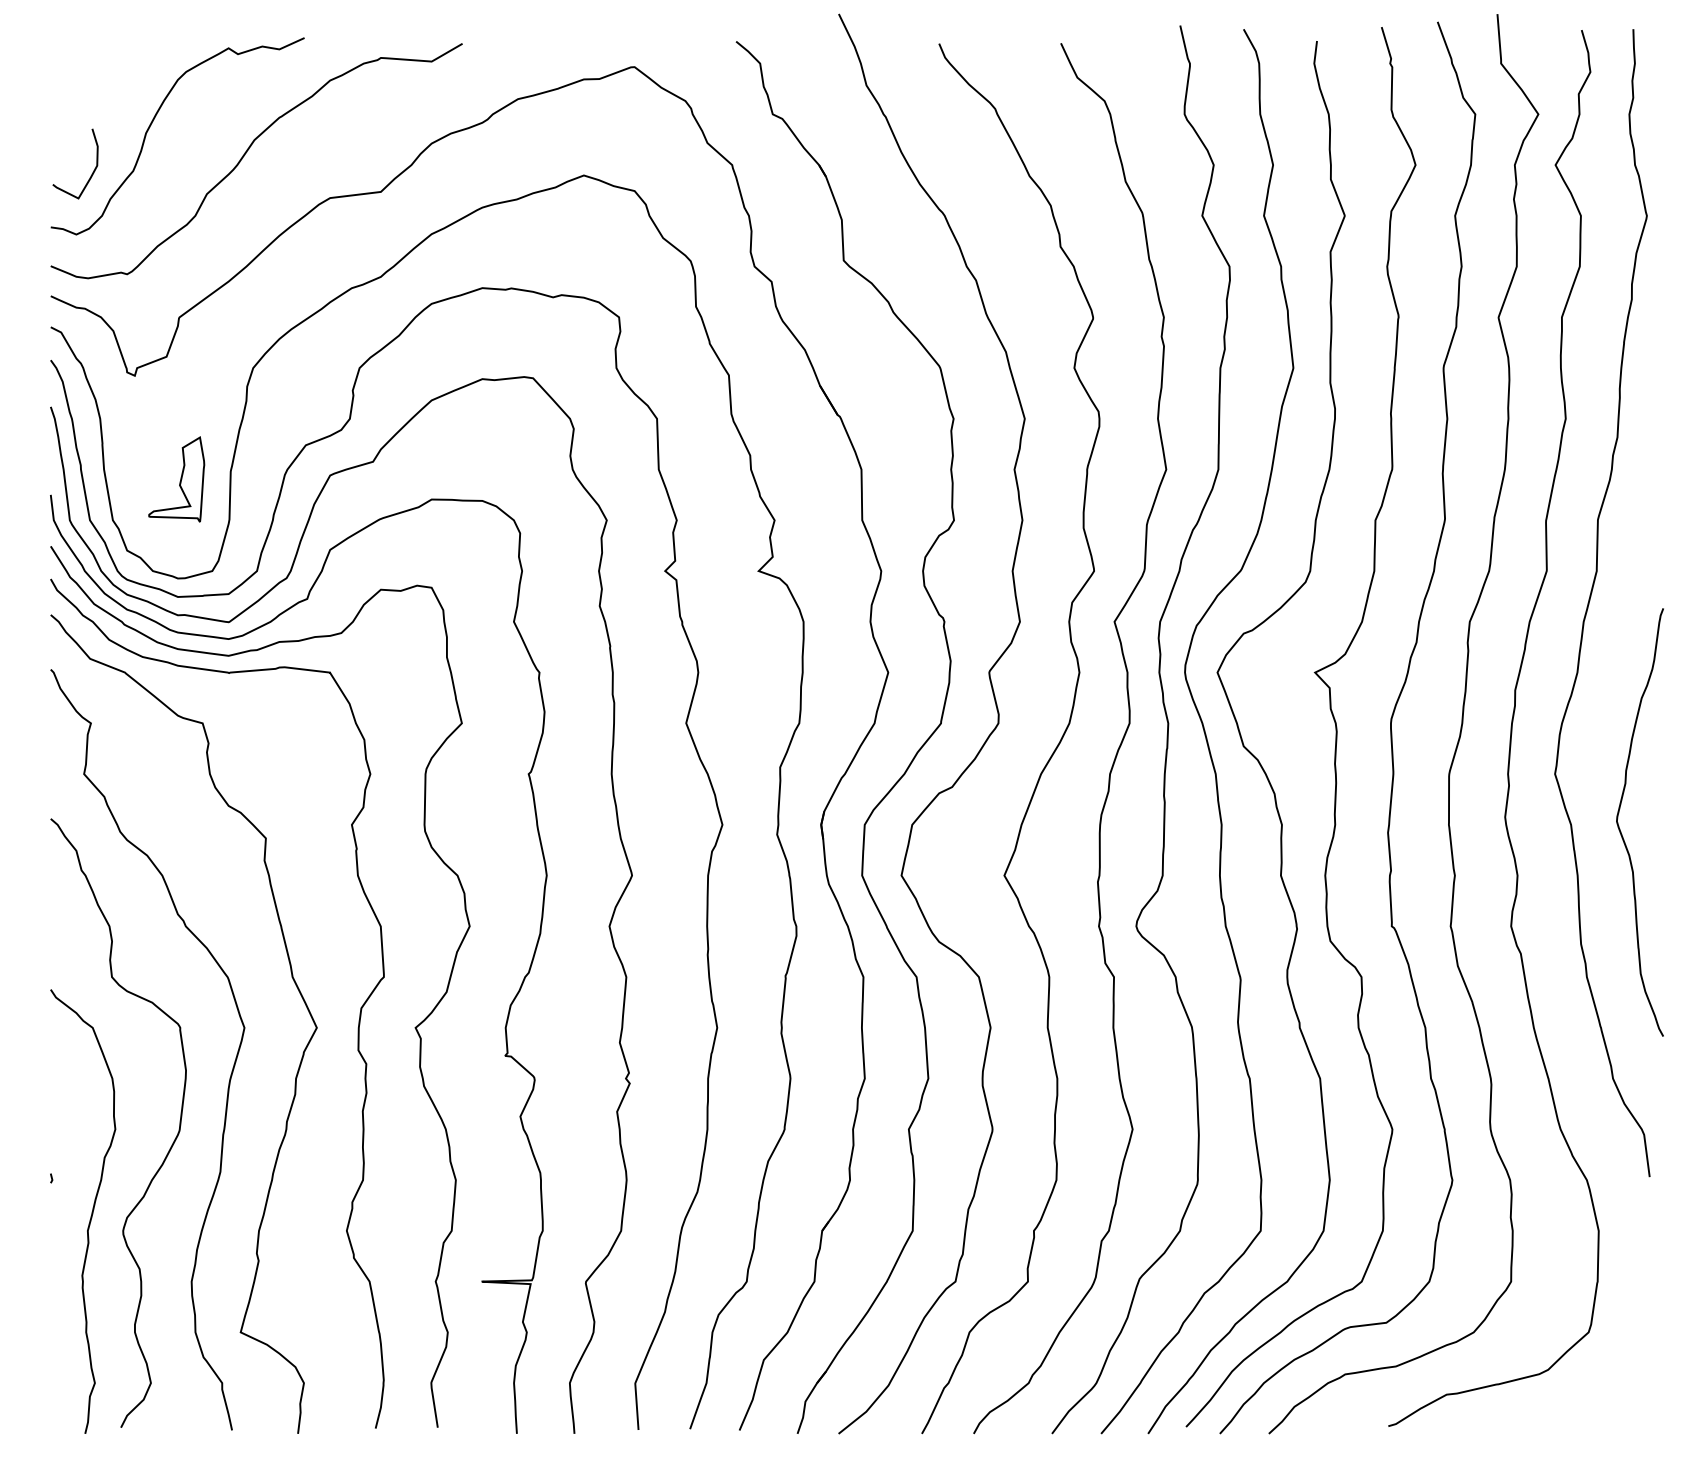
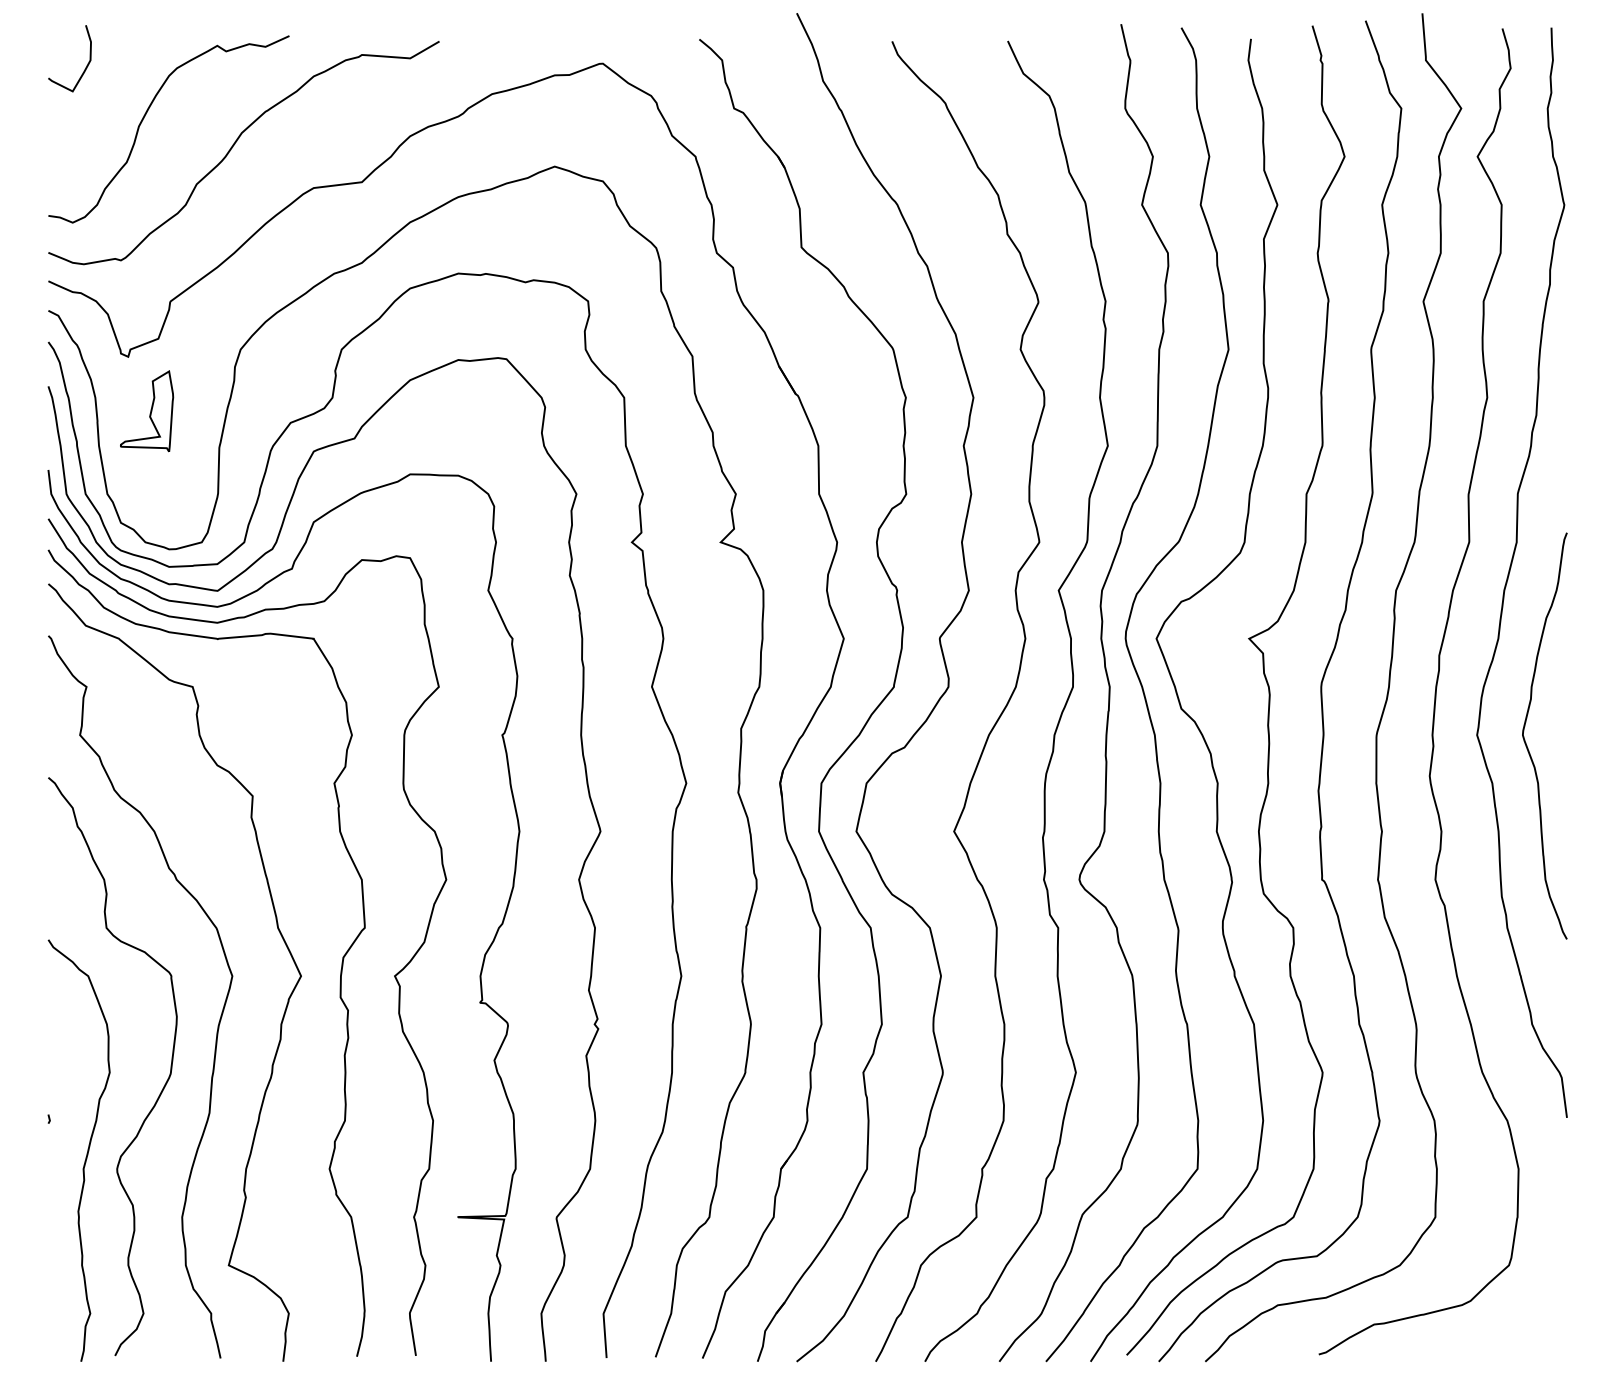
curve: (91, 173) -> (85, 67), moved
part: (177, 479) -> (147, 411), moved
curve: (1620, 829) -> (1526, 742), moved

